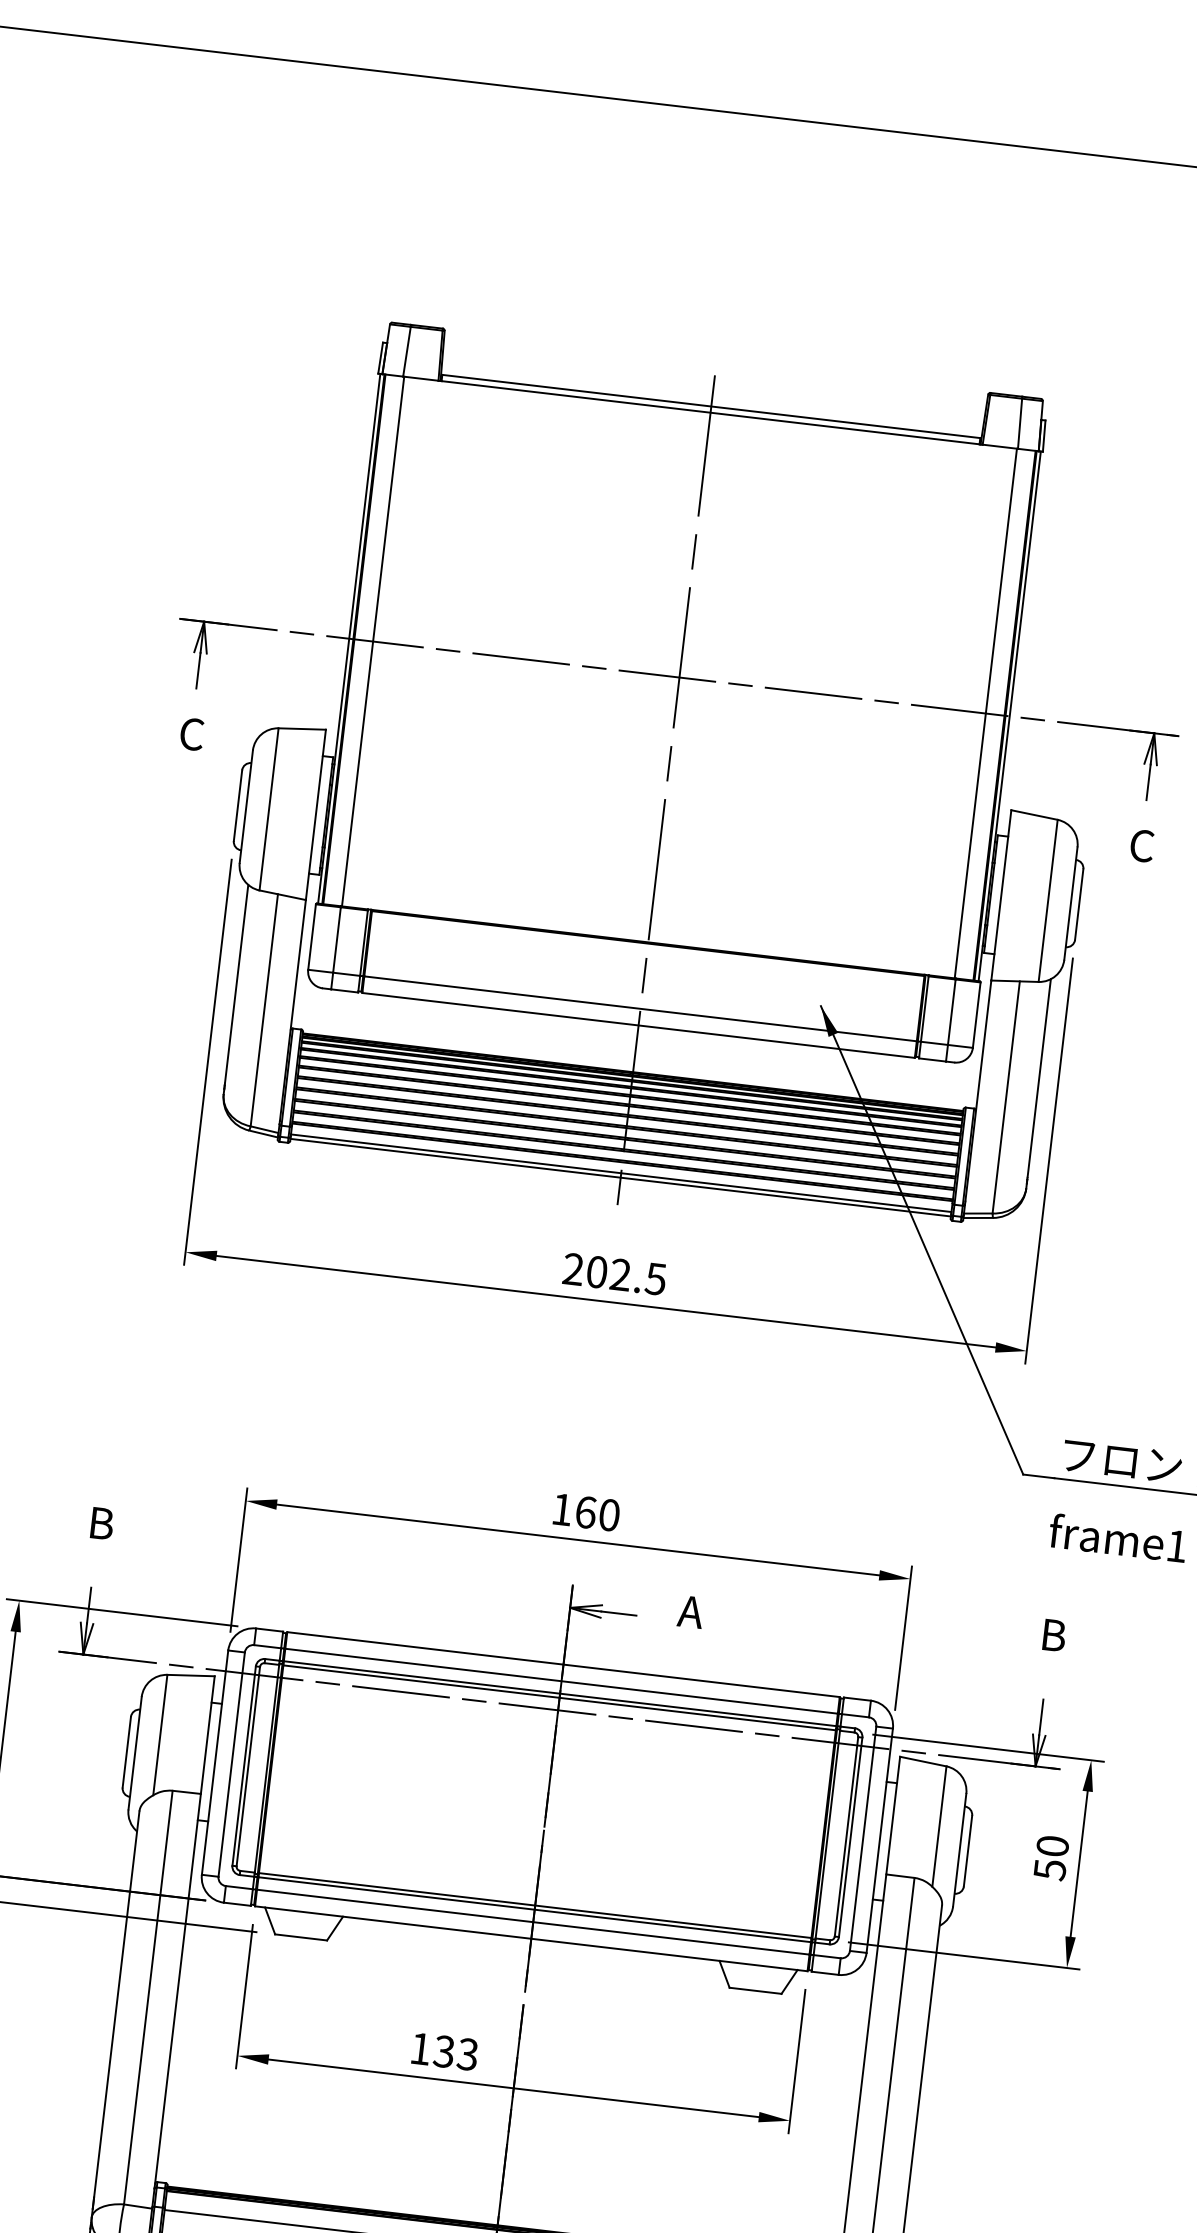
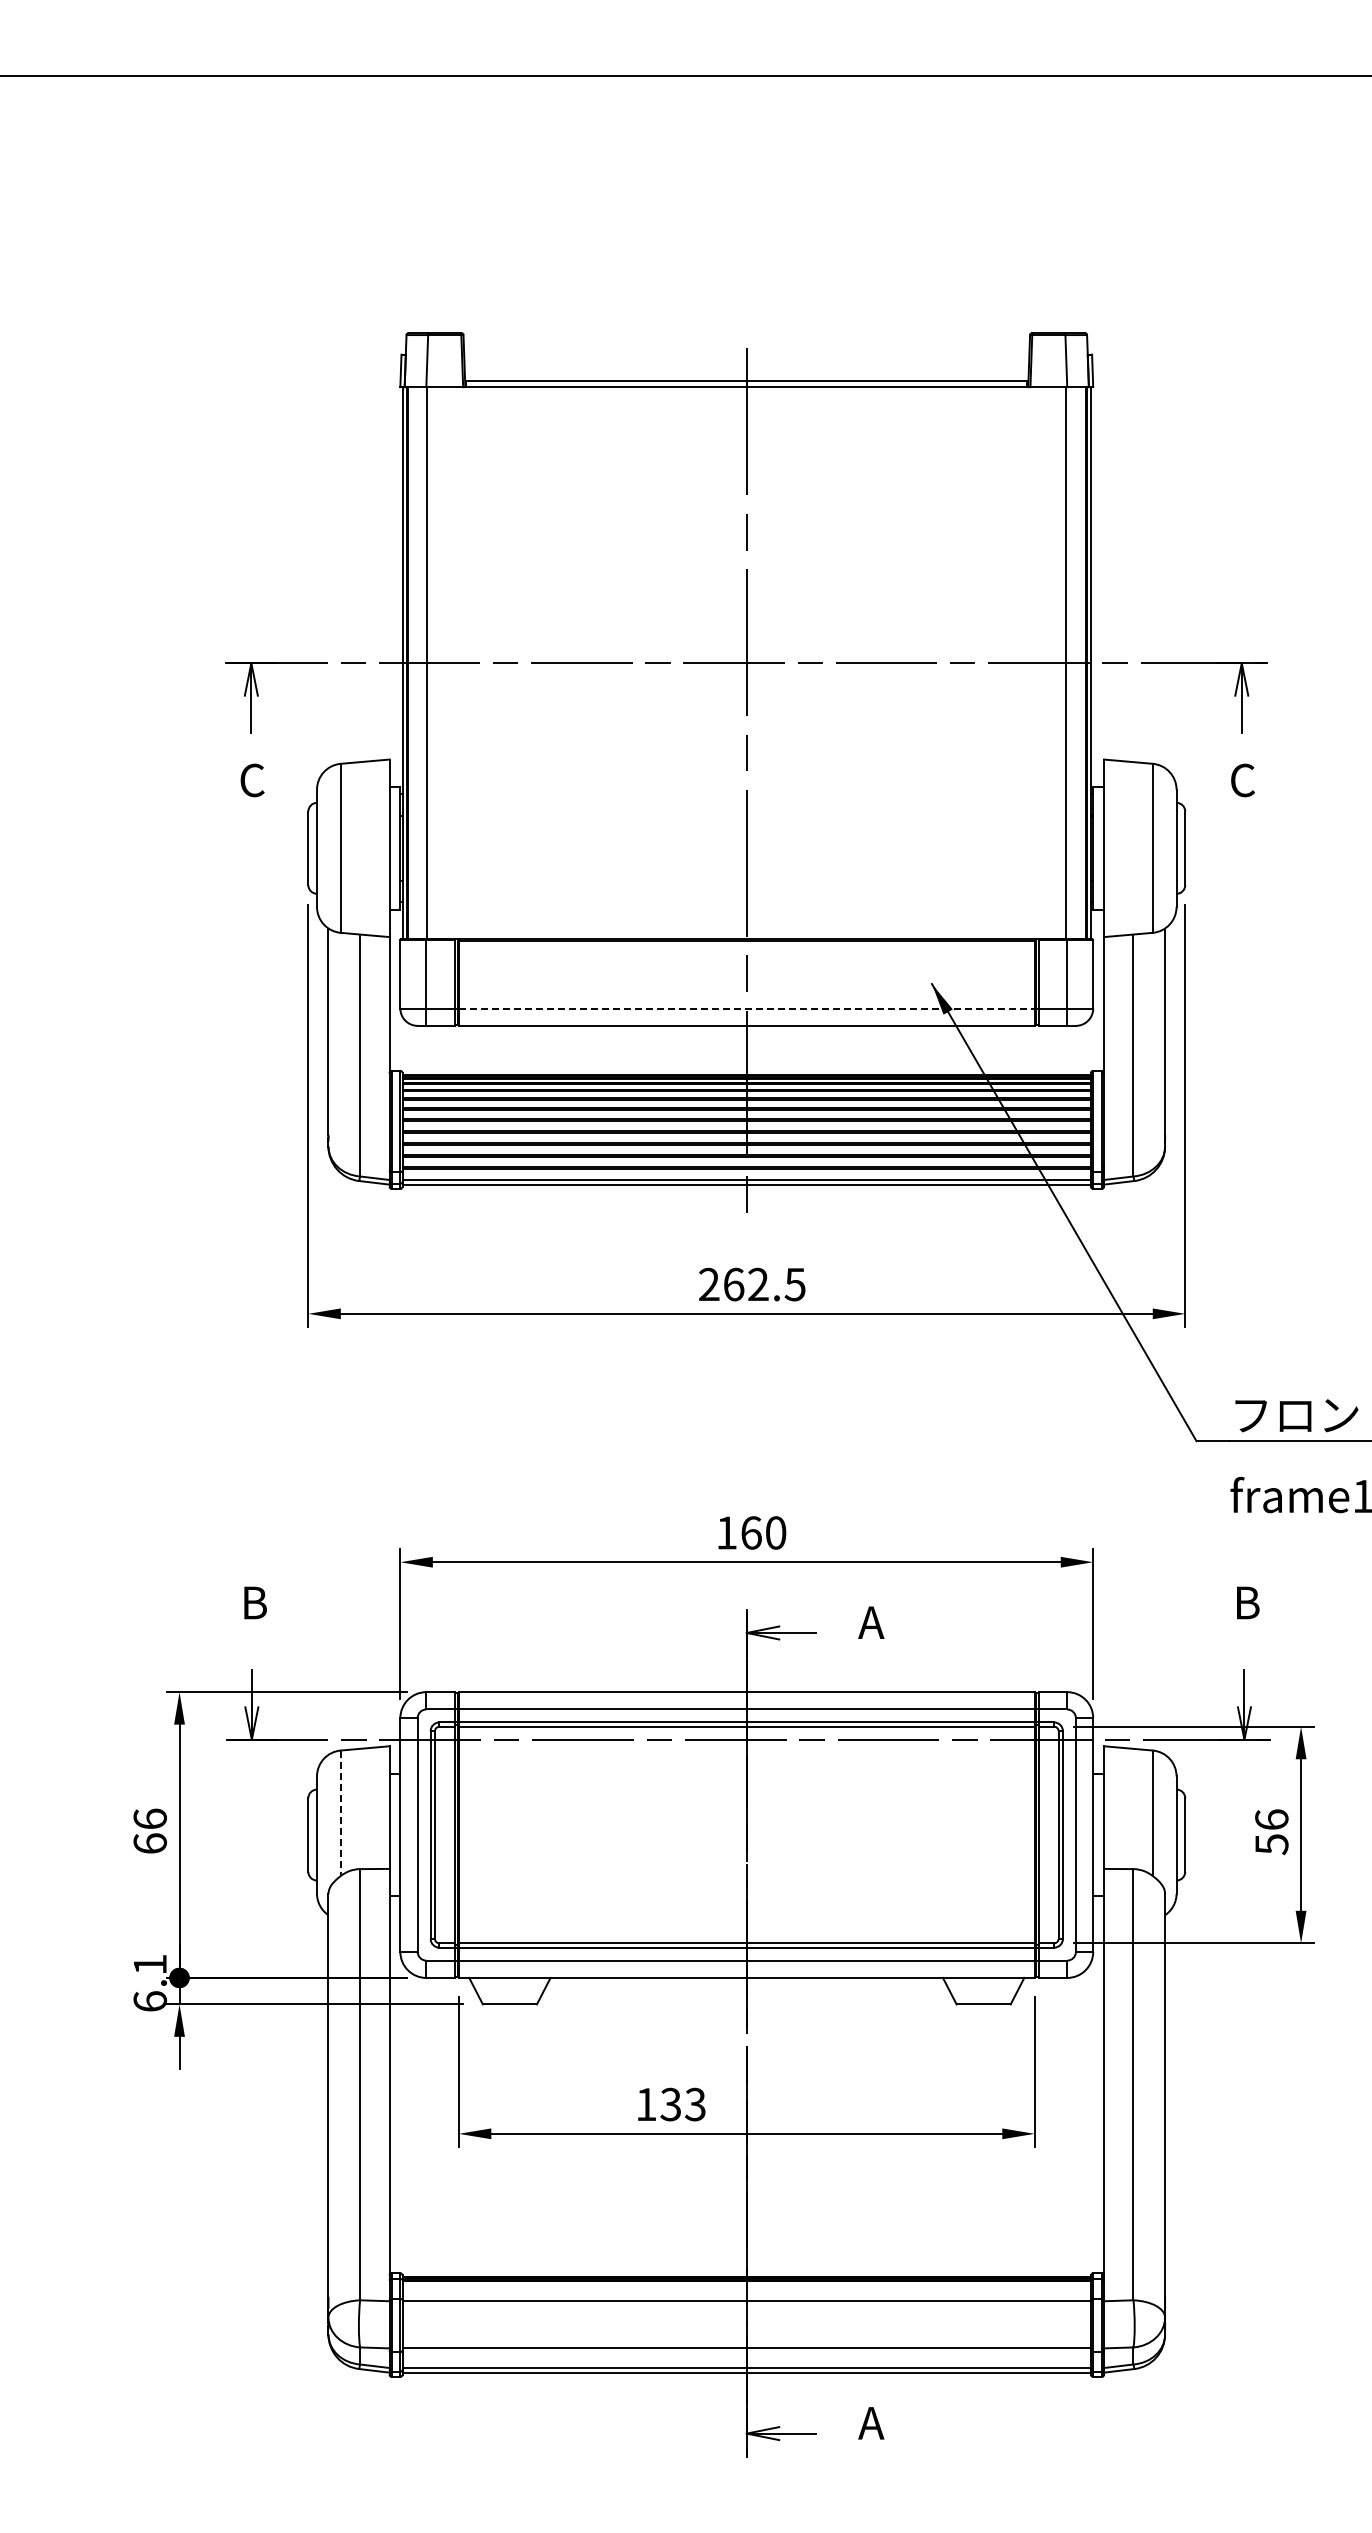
line: (640, 1008) -> (746, 1008), solid -> dashed
text: (597, 1272) -> (734, 1284), 202.5 -> 262.5
line: (160, 1735) -> (340, 1813), solid -> dashed
text: (1052, 1845) -> (1271, 1819), 50 -> 56

